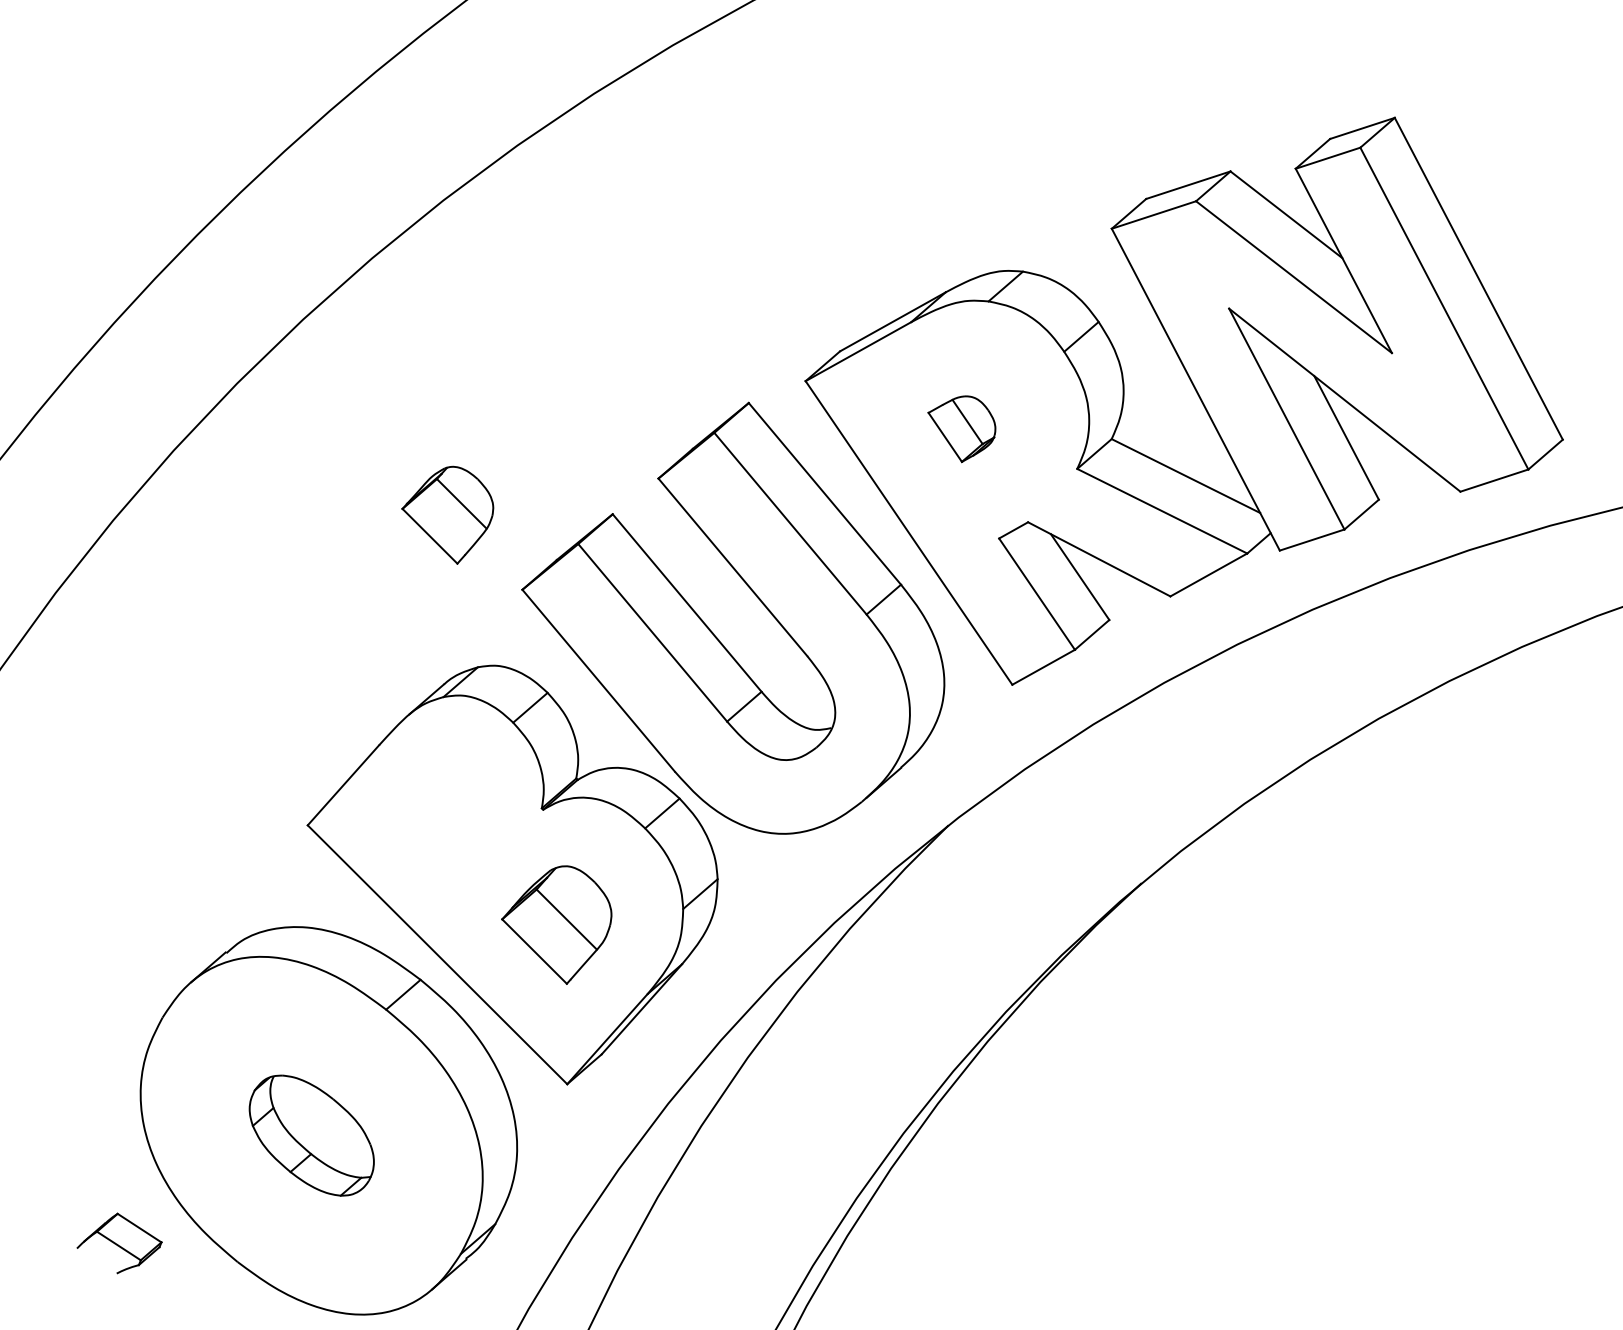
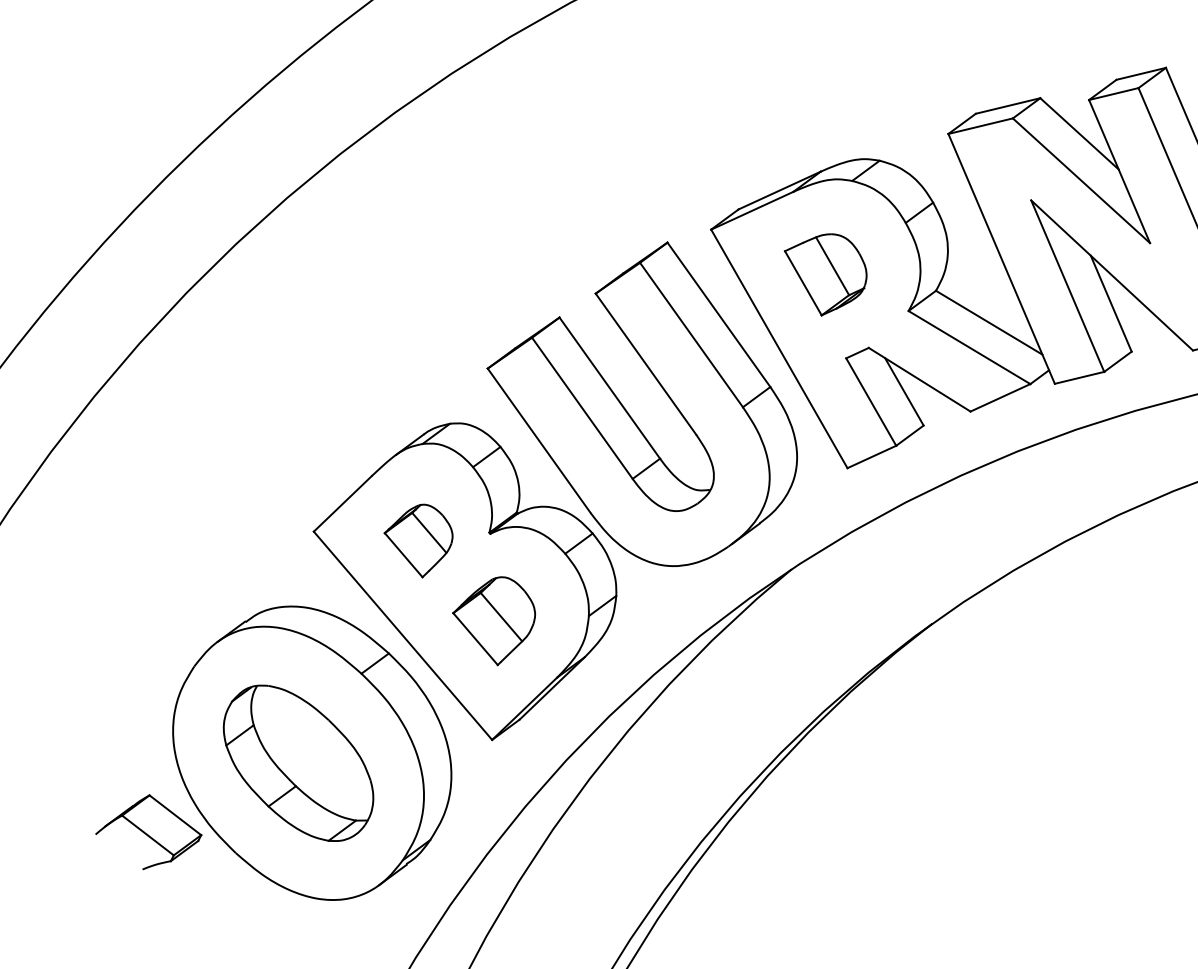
part: (961, 428) -> (824, 274), size x1.67
part: (447, 514) -> (418, 539), moved
part: (311, 1135) -> (298, 763), size x1.67
part: (119, 1243) -> (148, 832), size x1.67

